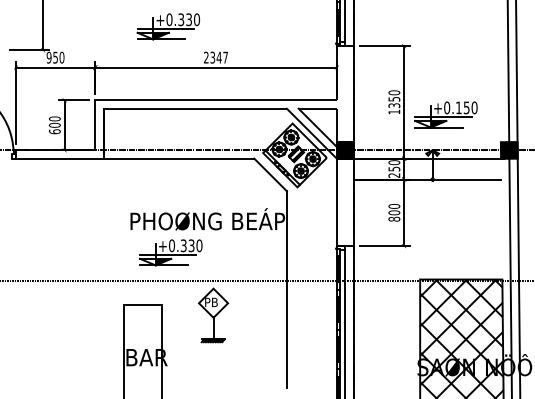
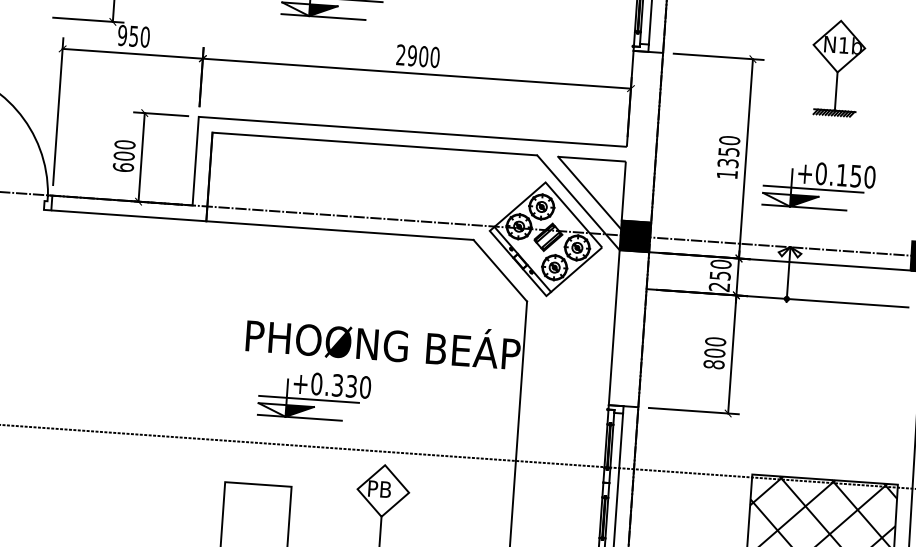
part: (451, 47) -> (836, 67), added
text: (219, 57) -> (424, 56), 2347 -> 2900

